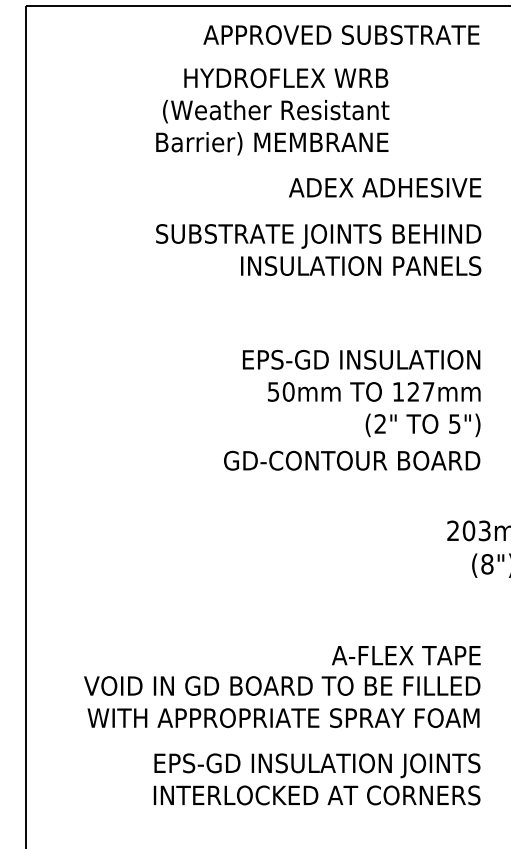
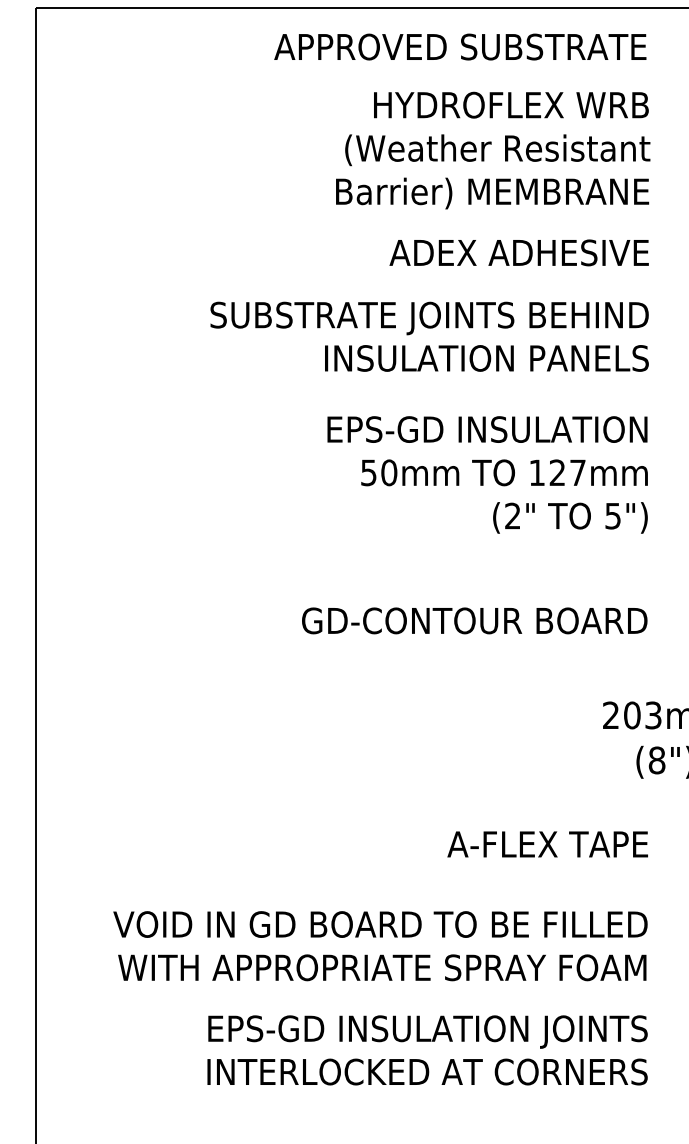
text: (272, 111) -> (492, 150), moved
text: (361, 393) -> (487, 474), moved
text: (406, 655) -> (548, 844), moved

